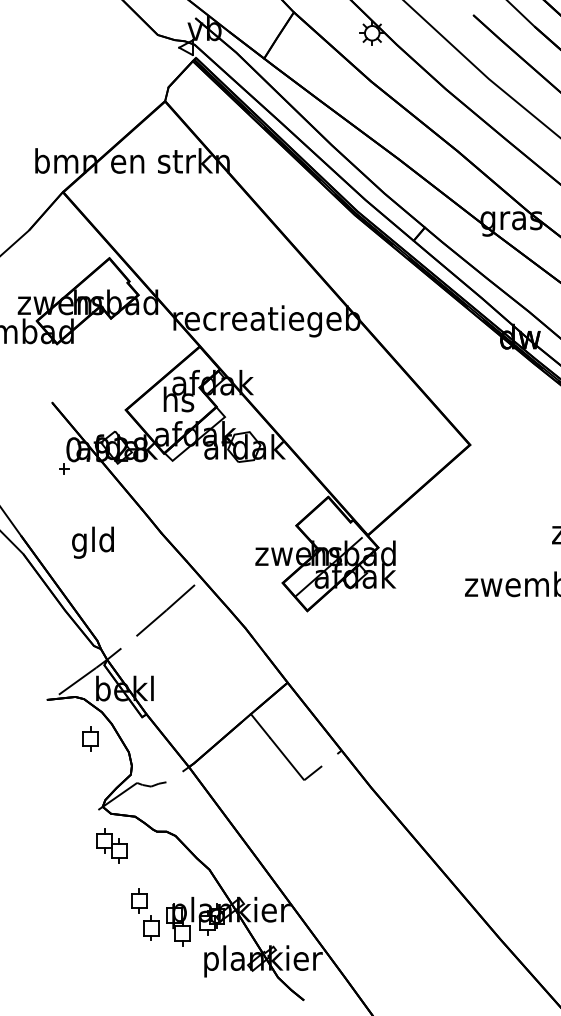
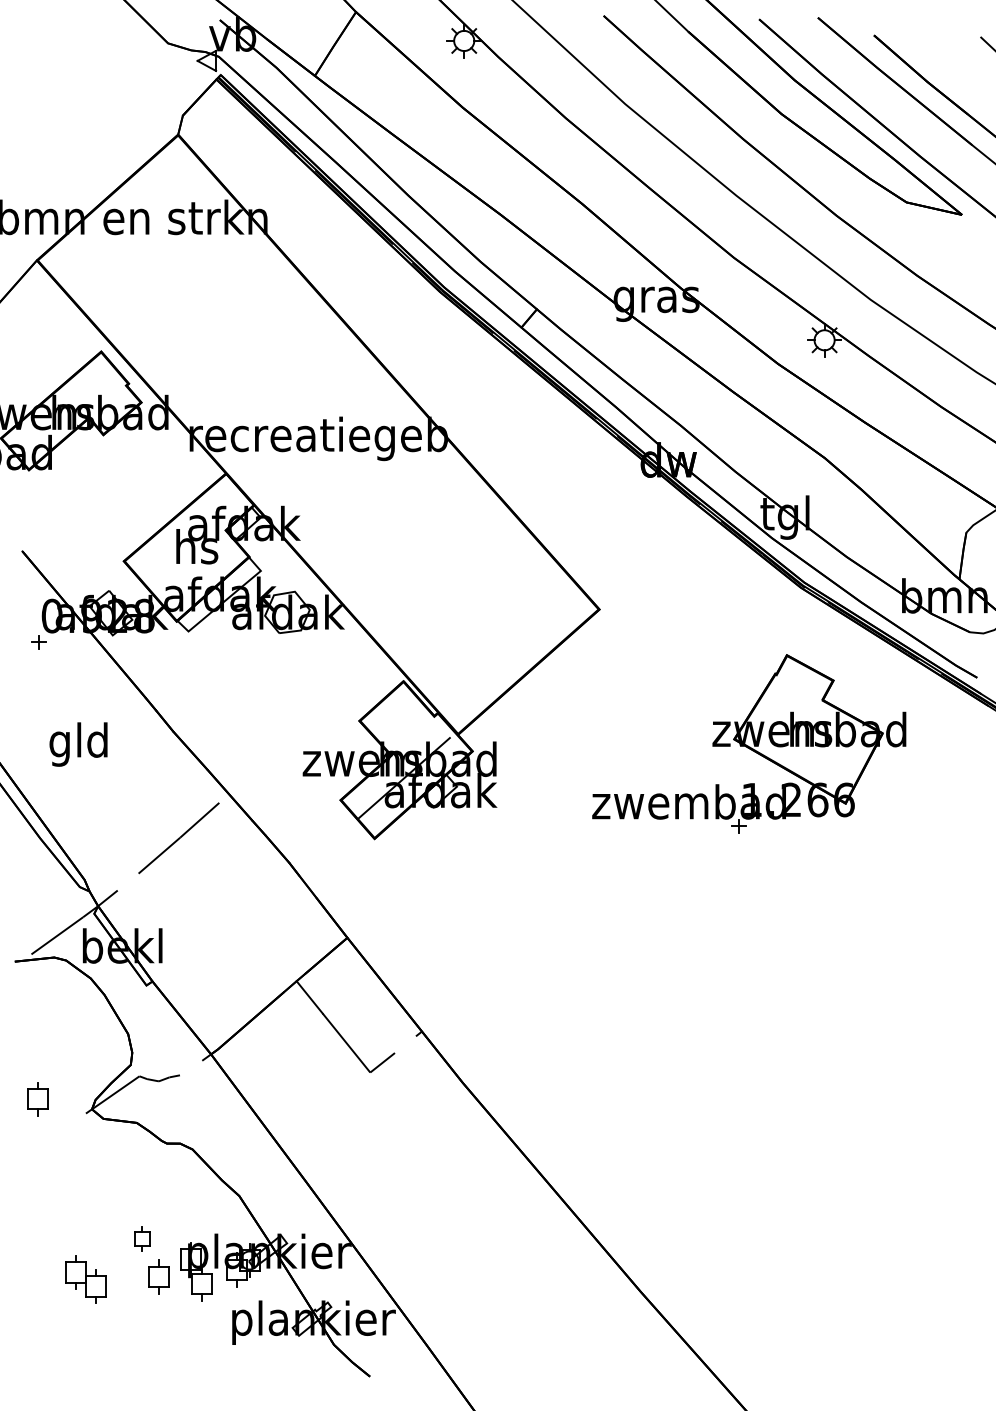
part: (90, 738) -> (37, 1099), moved
part: (111, 846) -> (85, 1279), moved
part: (139, 900) -> (142, 1238), size x0.7

